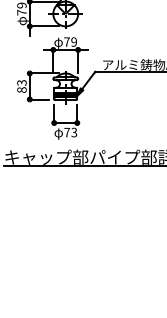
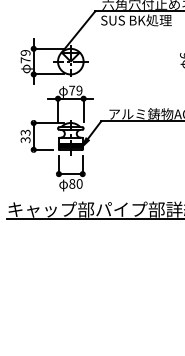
text: (21, 90) -> (25, 140), 83 -> 33
text: (70, 132) -> (75, 183), 73 -> 80

